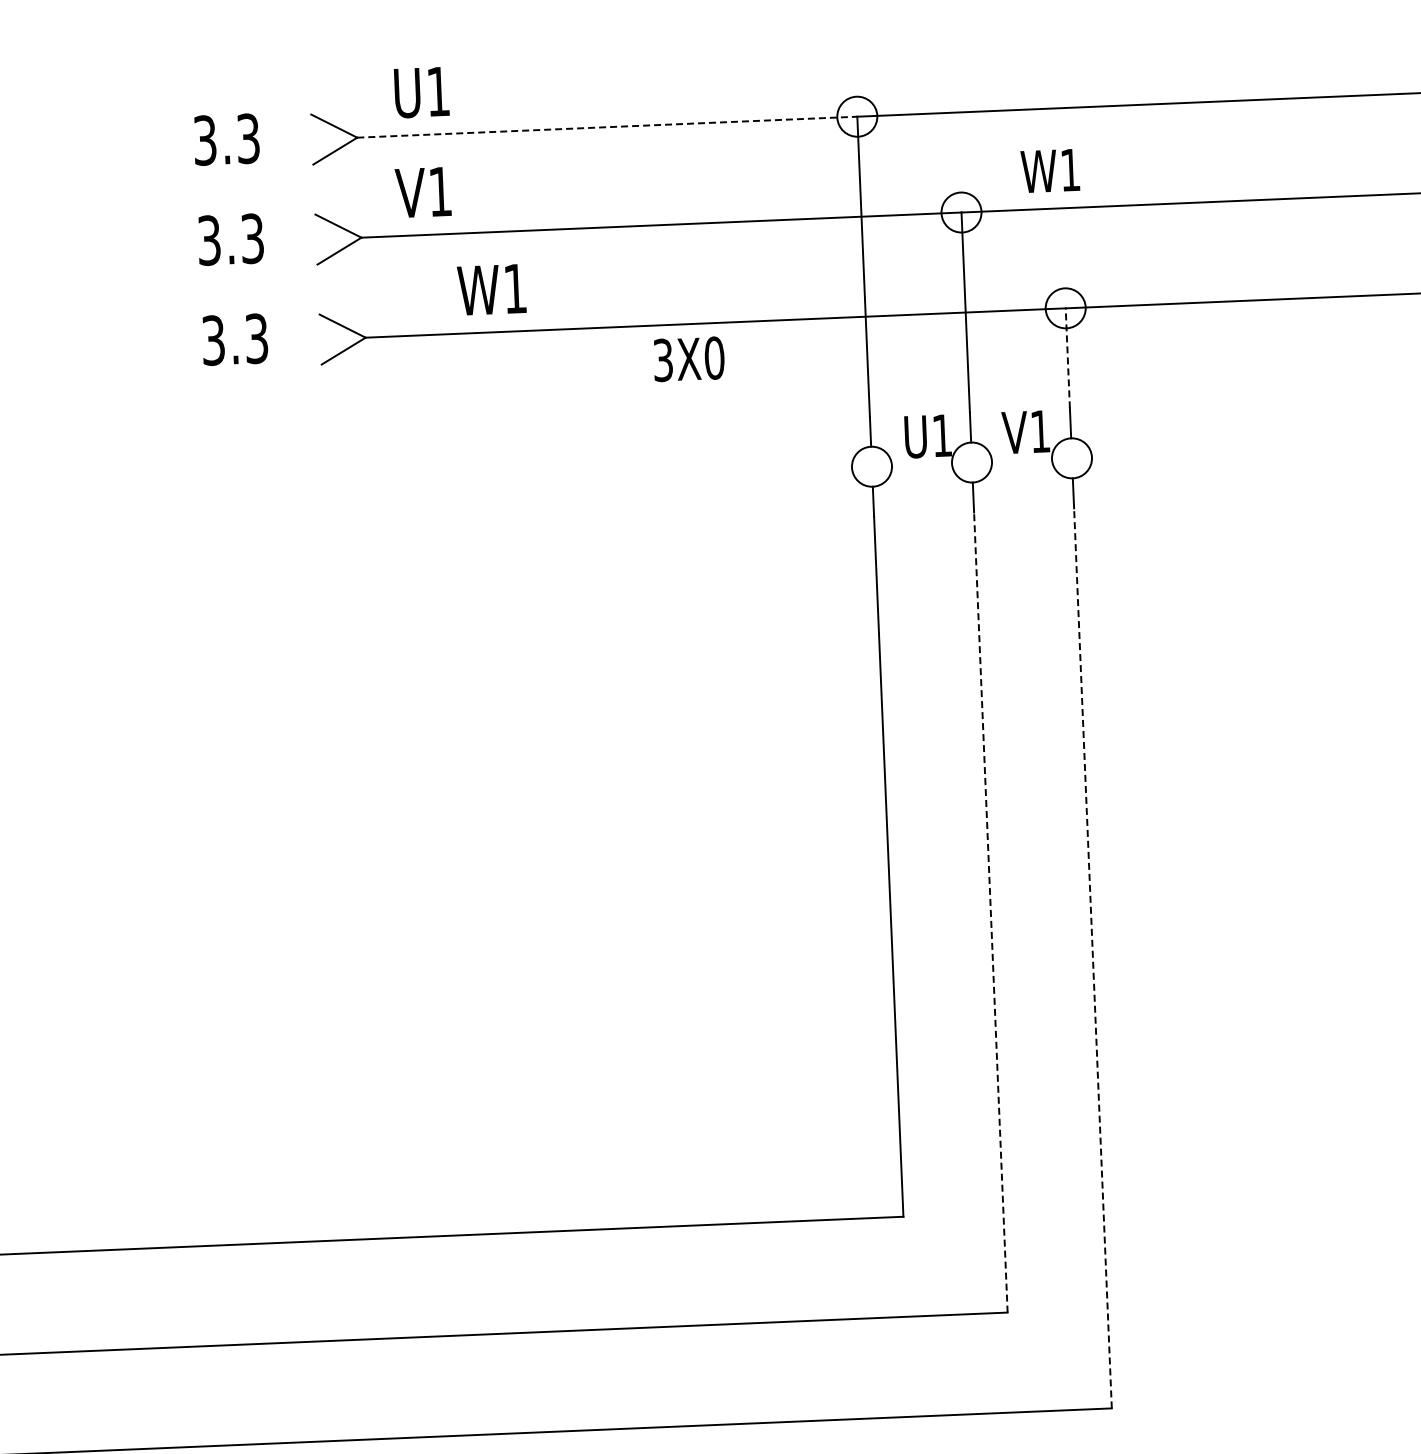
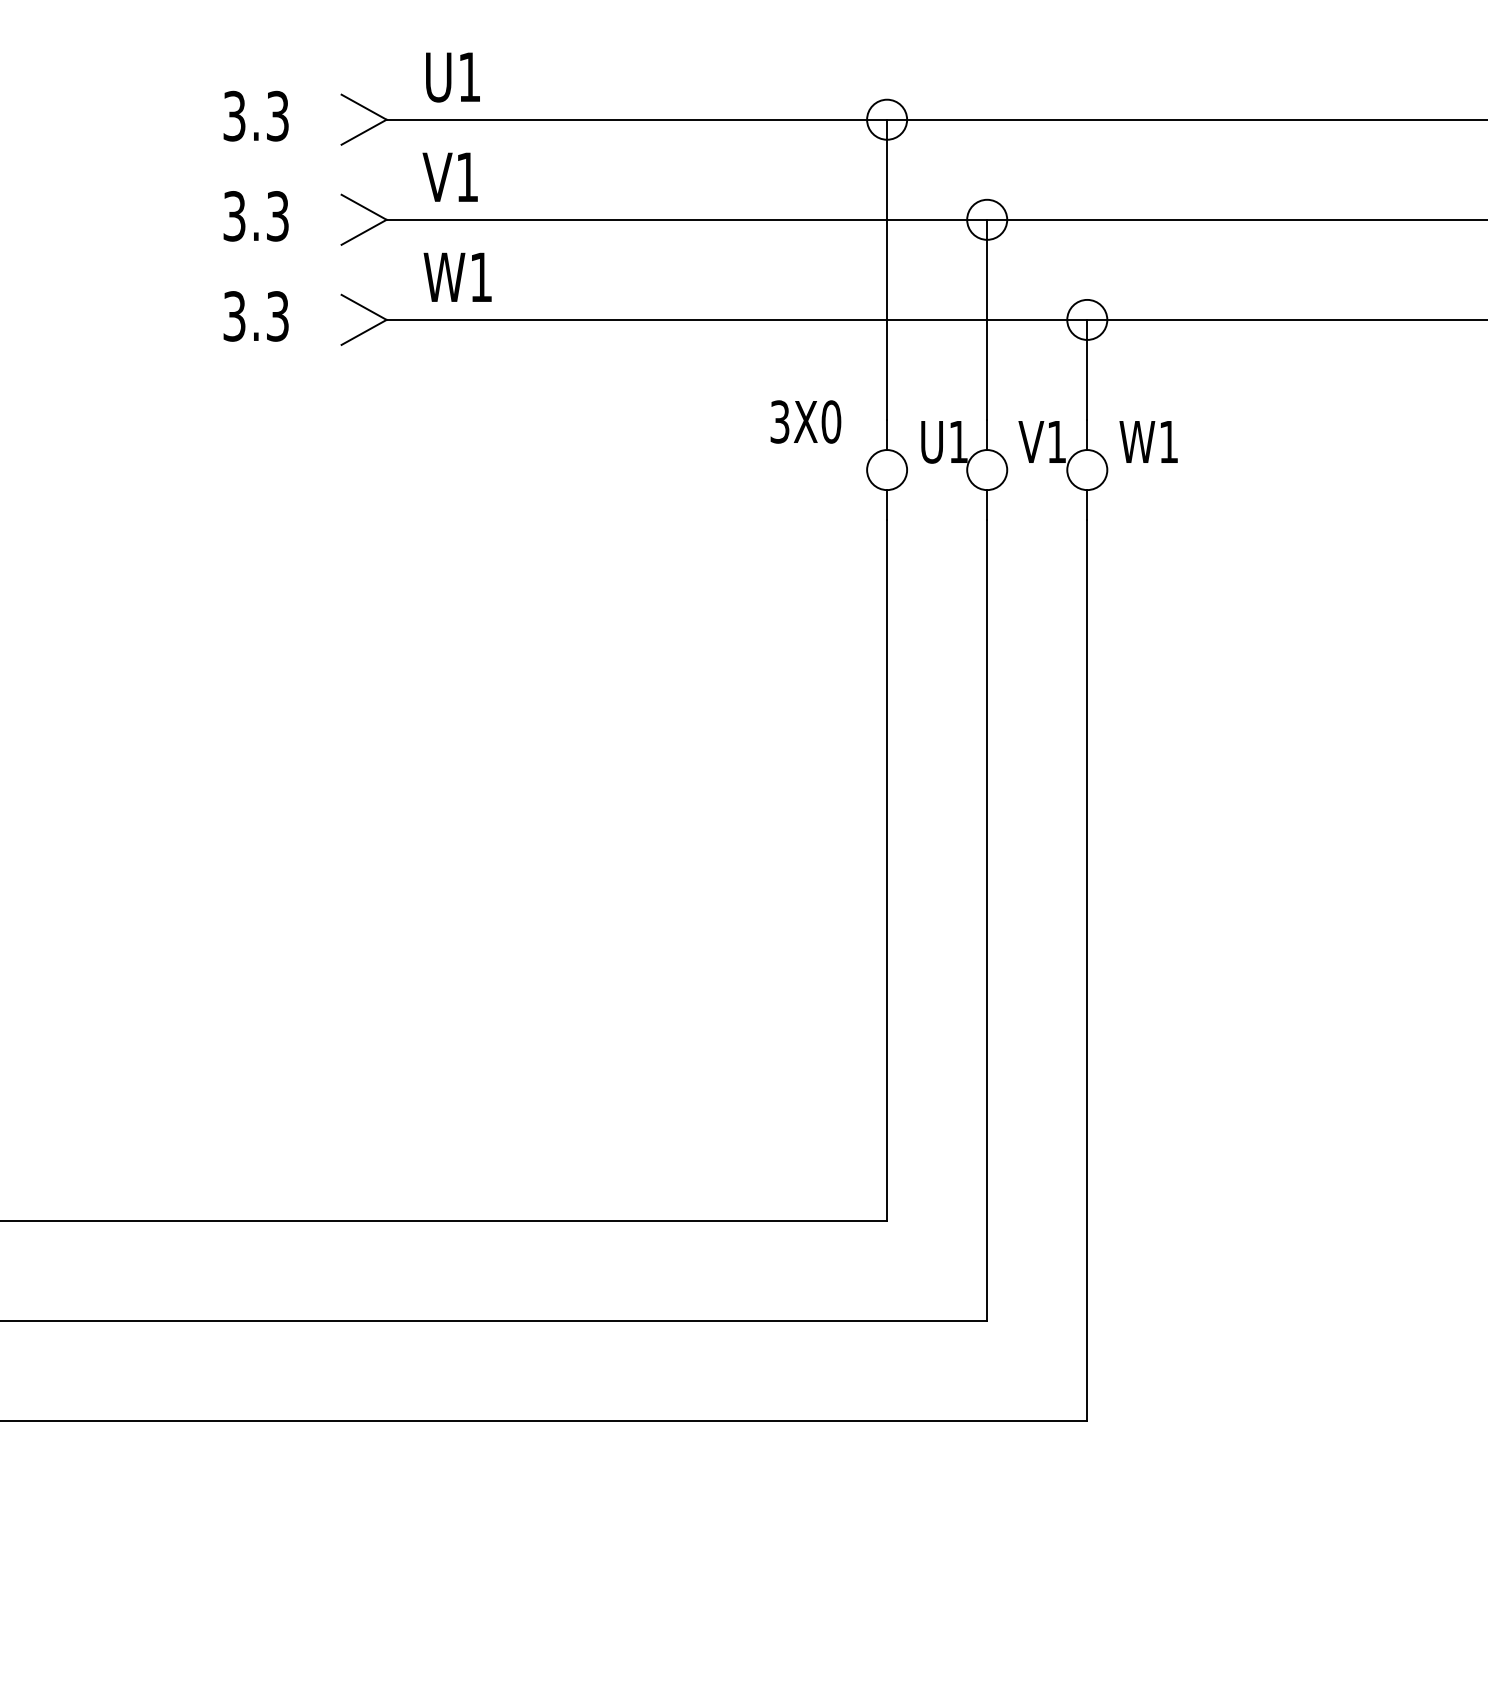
line: (607, 126) -> (637, 119), dashed -> solid
text: (1050, 170) -> (1148, 441), moved
text: (491, 288) -> (457, 276), moved
line: (1067, 357) -> (1087, 369), dashed -> solid
text: (688, 358) -> (805, 421), moved
line: (991, 911) -> (987, 919), dashed -> solid
line: (1093, 958) -> (1087, 970), dashed -> solid

